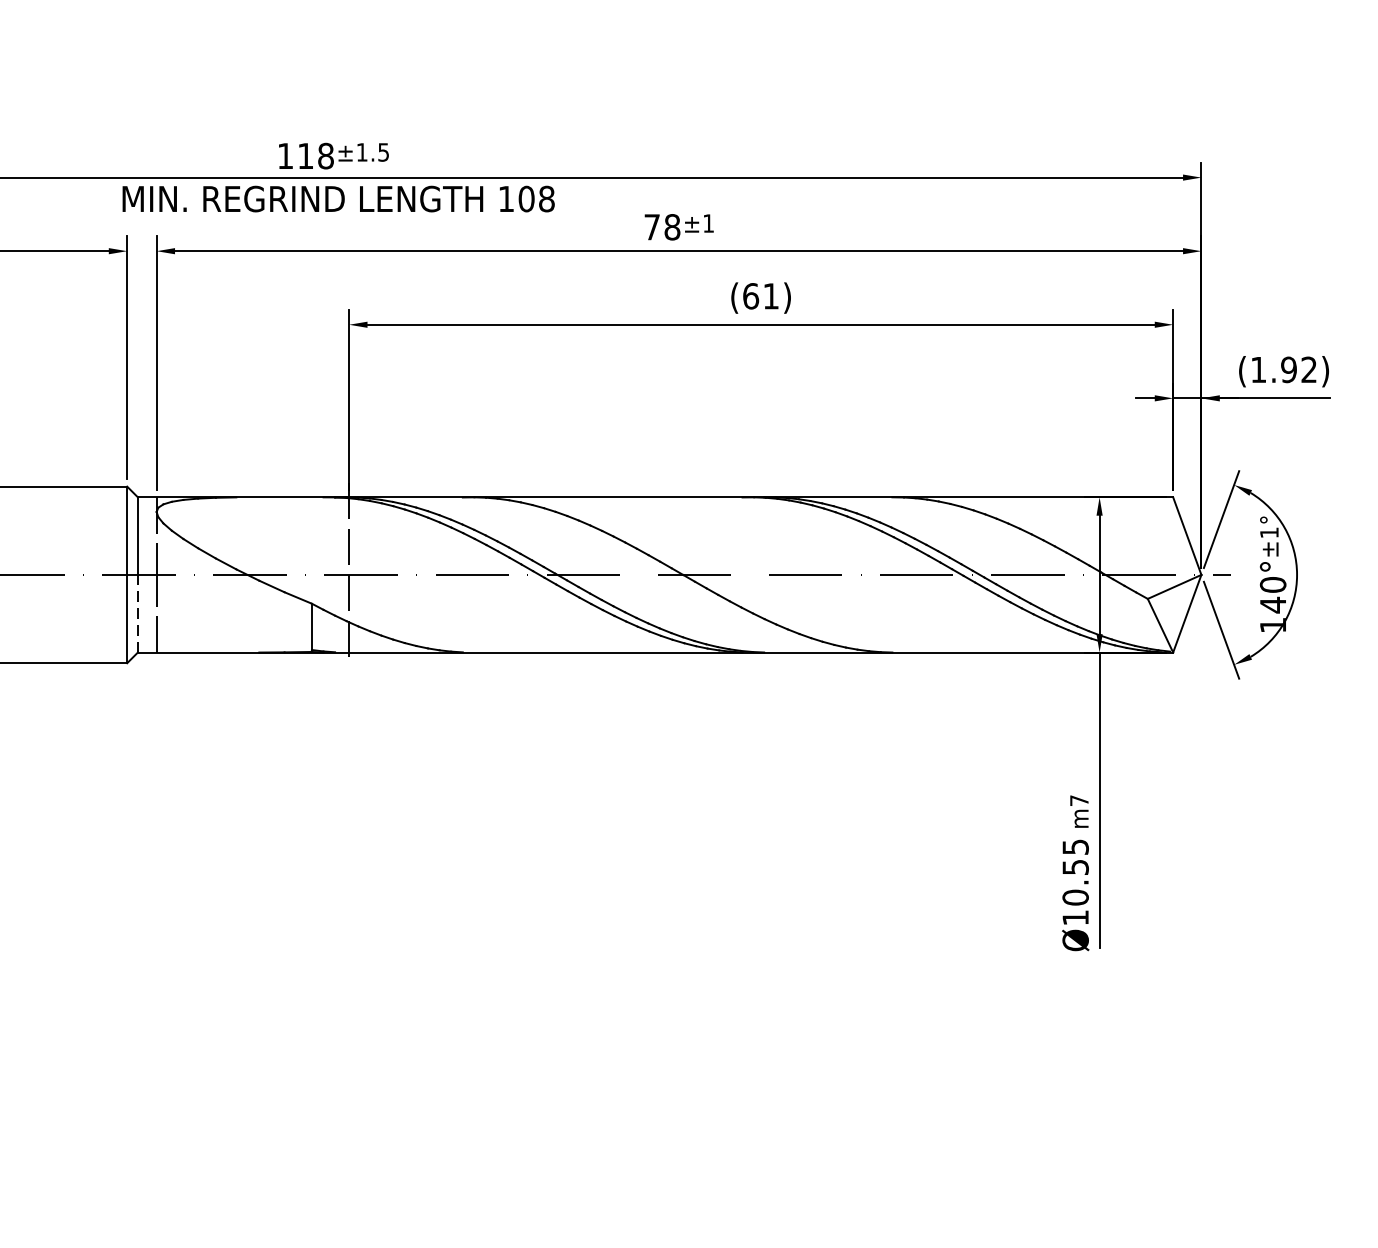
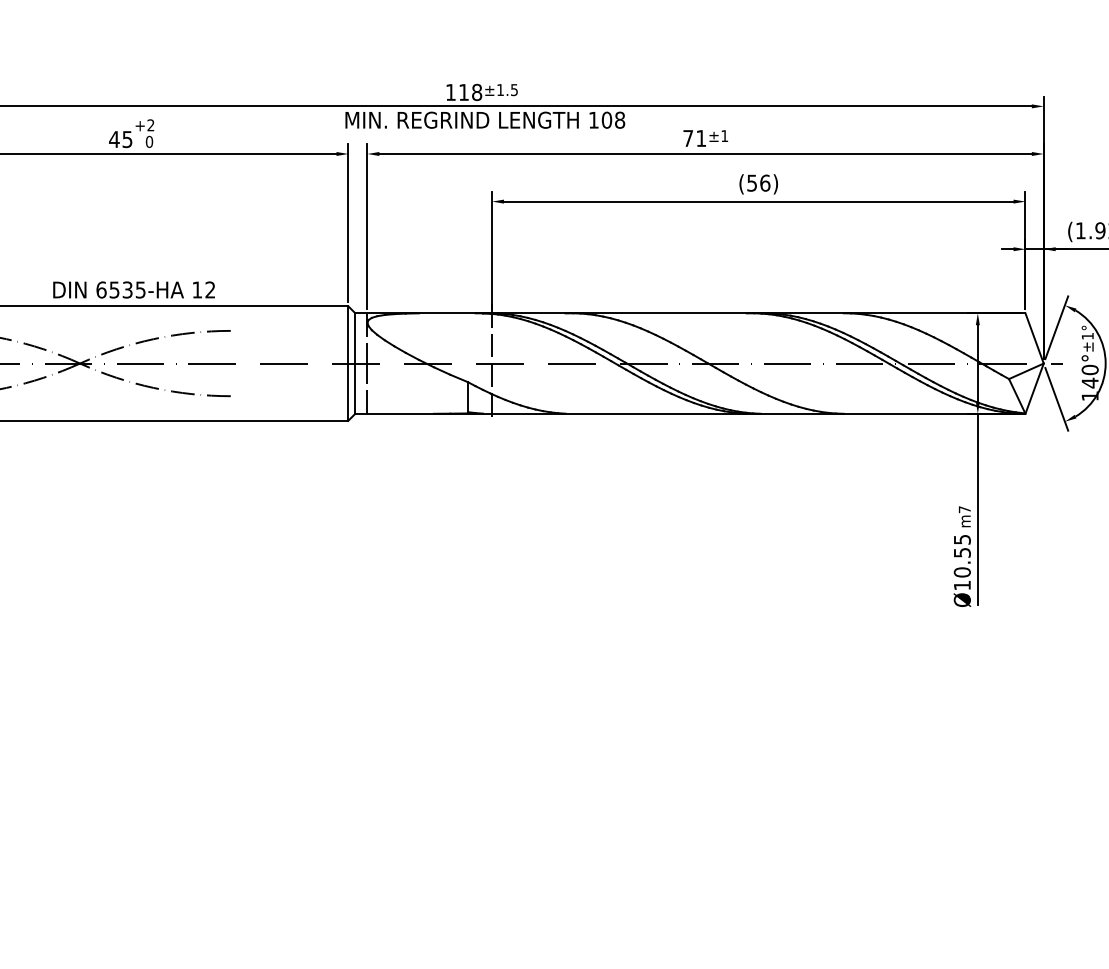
text: (672, 227) -> (701, 138), 78 -> 71
text: (760, 295) -> (758, 182), (61) -> (56)
line: (138, 613) -> (355, 388), dashed -> solid

